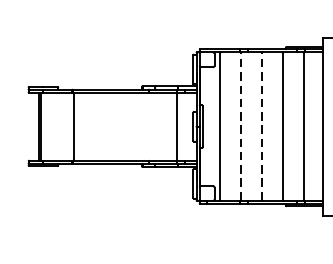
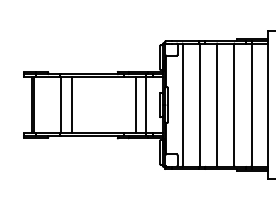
line: (86, 125) -> (71, 104), added
line: (163, 125) -> (135, 104), added
line: (240, 127) -> (199, 105), dashed -> solid
line: (262, 127) -> (217, 105), dashed -> solid

